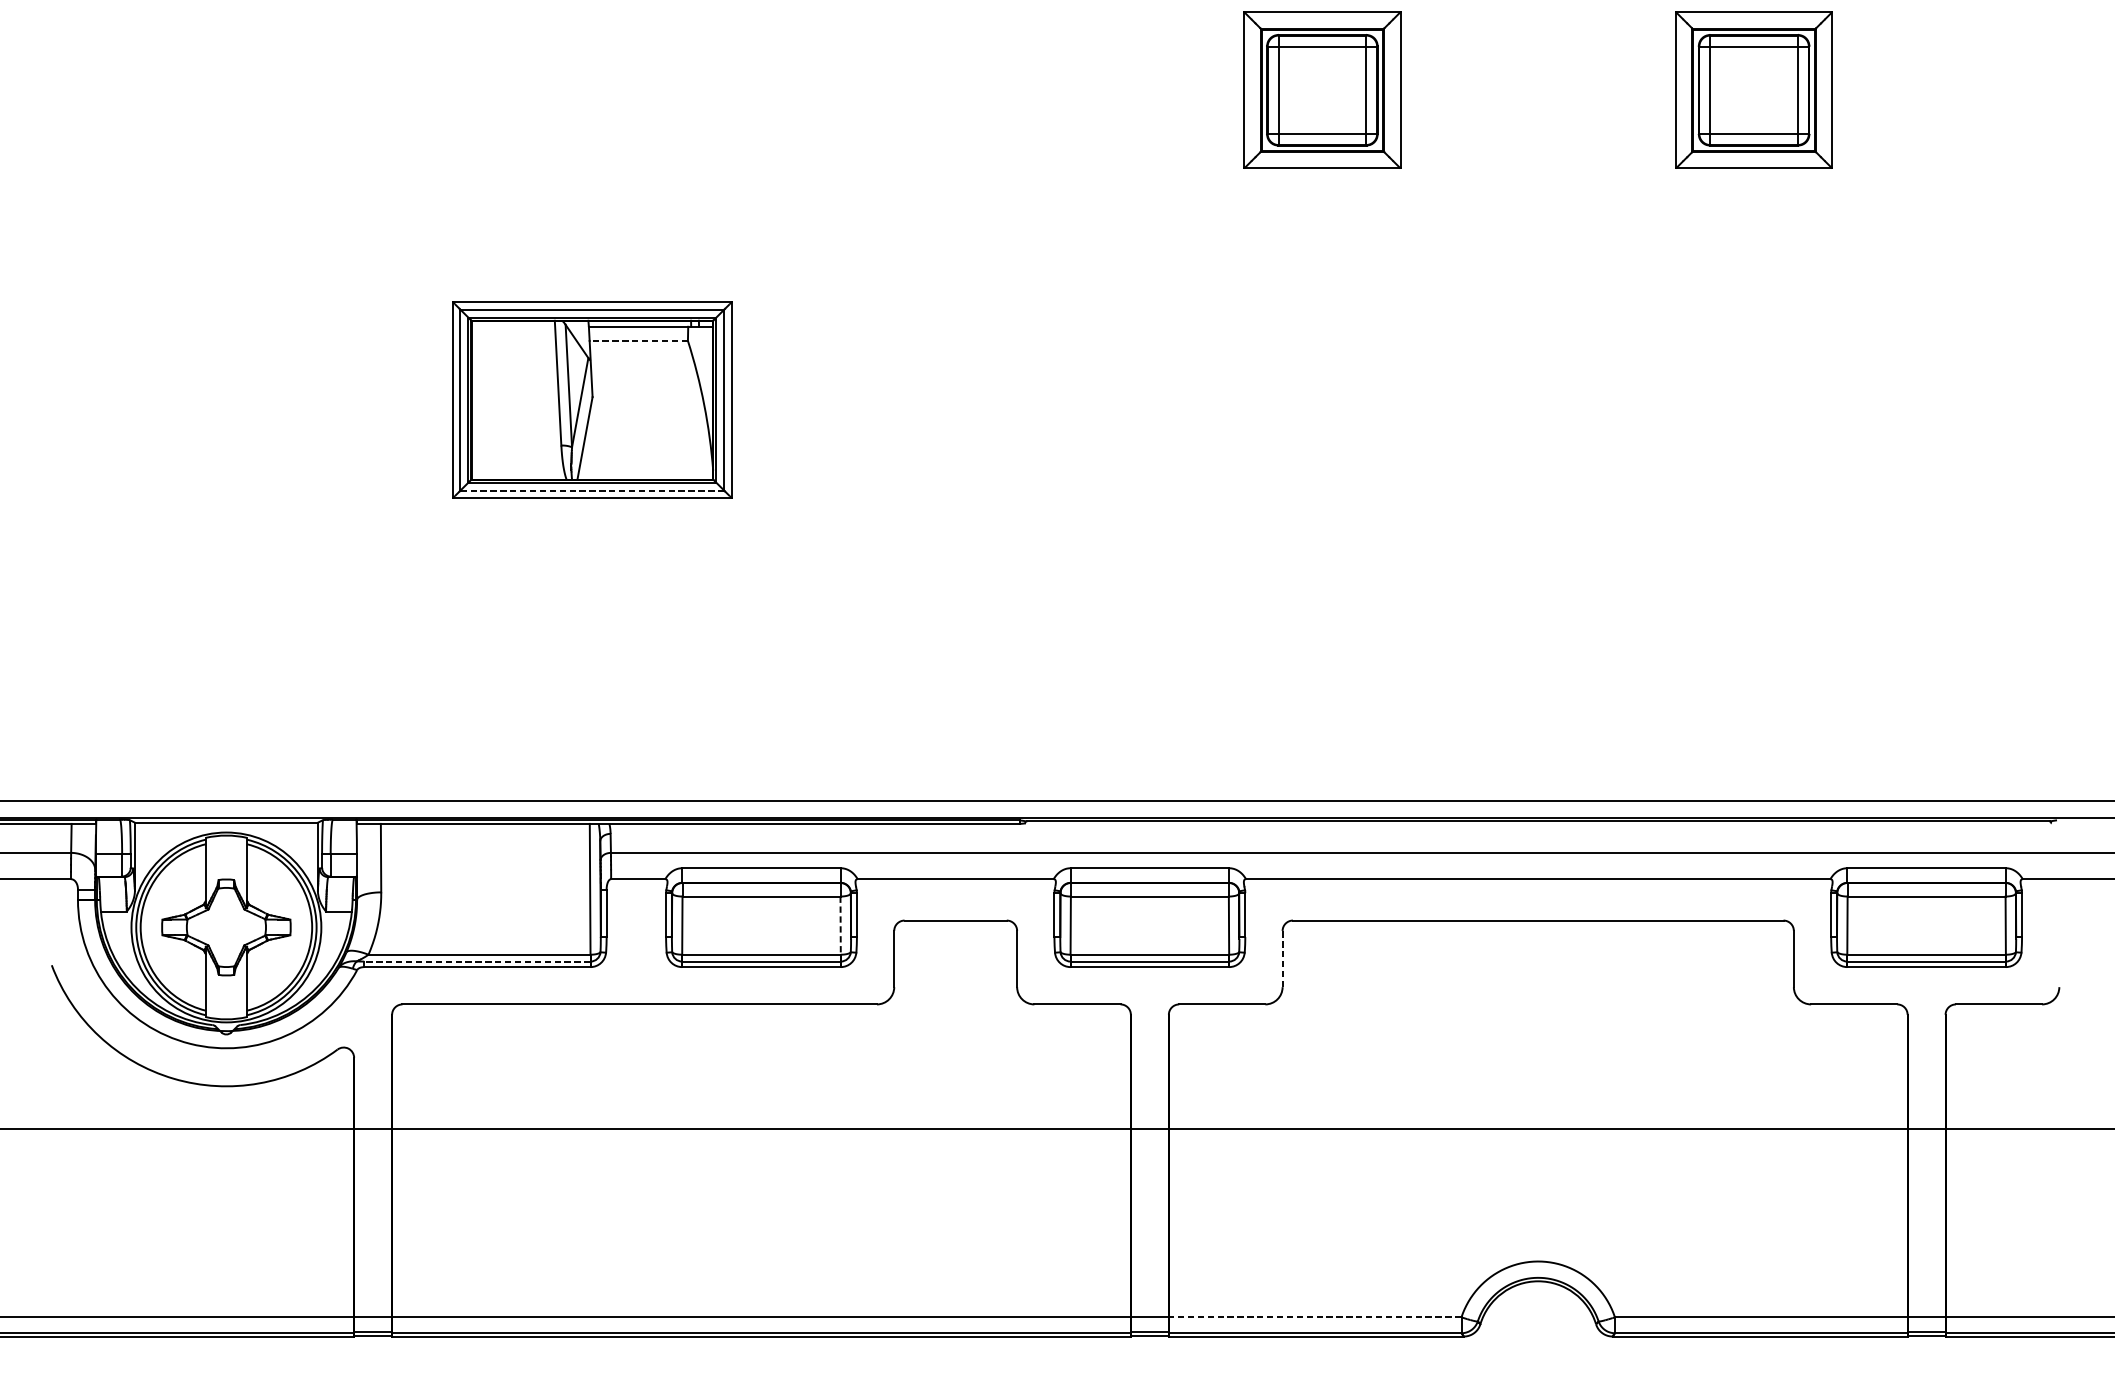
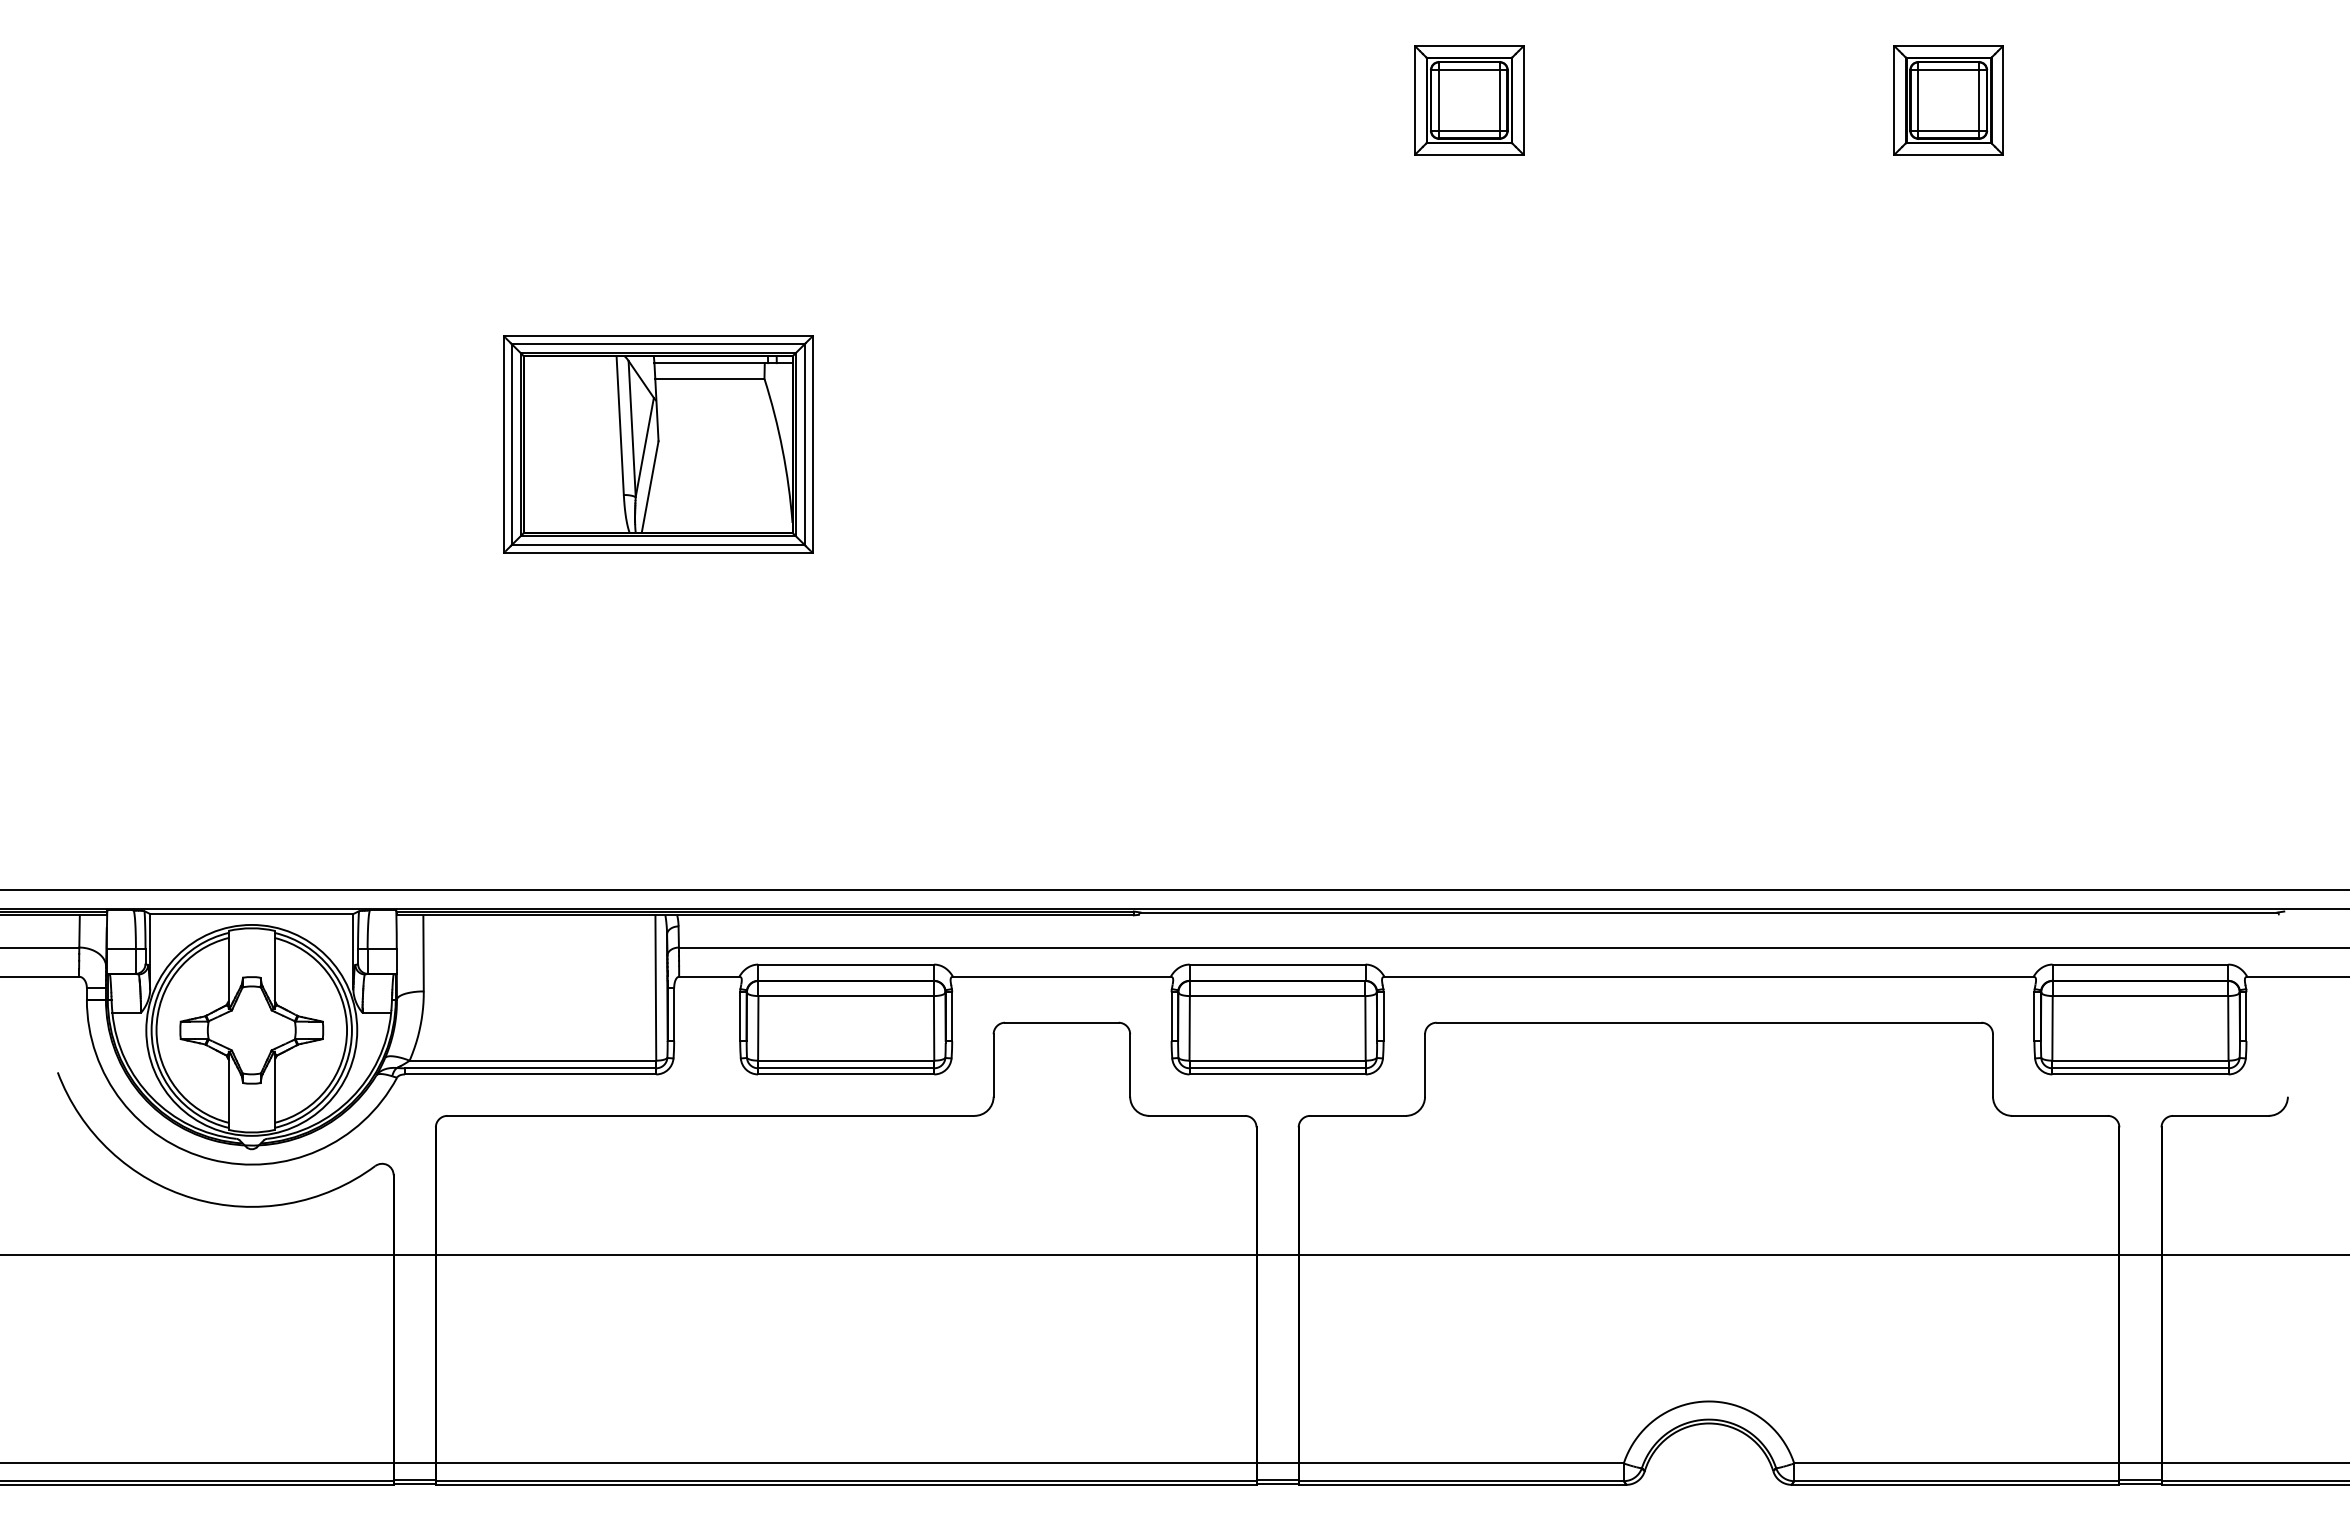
part: (1322, 90) -> (1469, 100), size x0.62
part: (1753, 90) -> (1948, 100), size x0.62
line: (638, 340) -> (709, 378), dashed -> solid
line: (592, 490) -> (658, 545), dashed -> solid
line: (841, 925) -> (934, 1028), dashed -> solid
line: (1283, 958) -> (1425, 1064), dashed -> solid
line: (477, 961) -> (530, 1068), dashed -> solid
line: (1315, 1317) -> (1461, 1463), dashed -> solid

